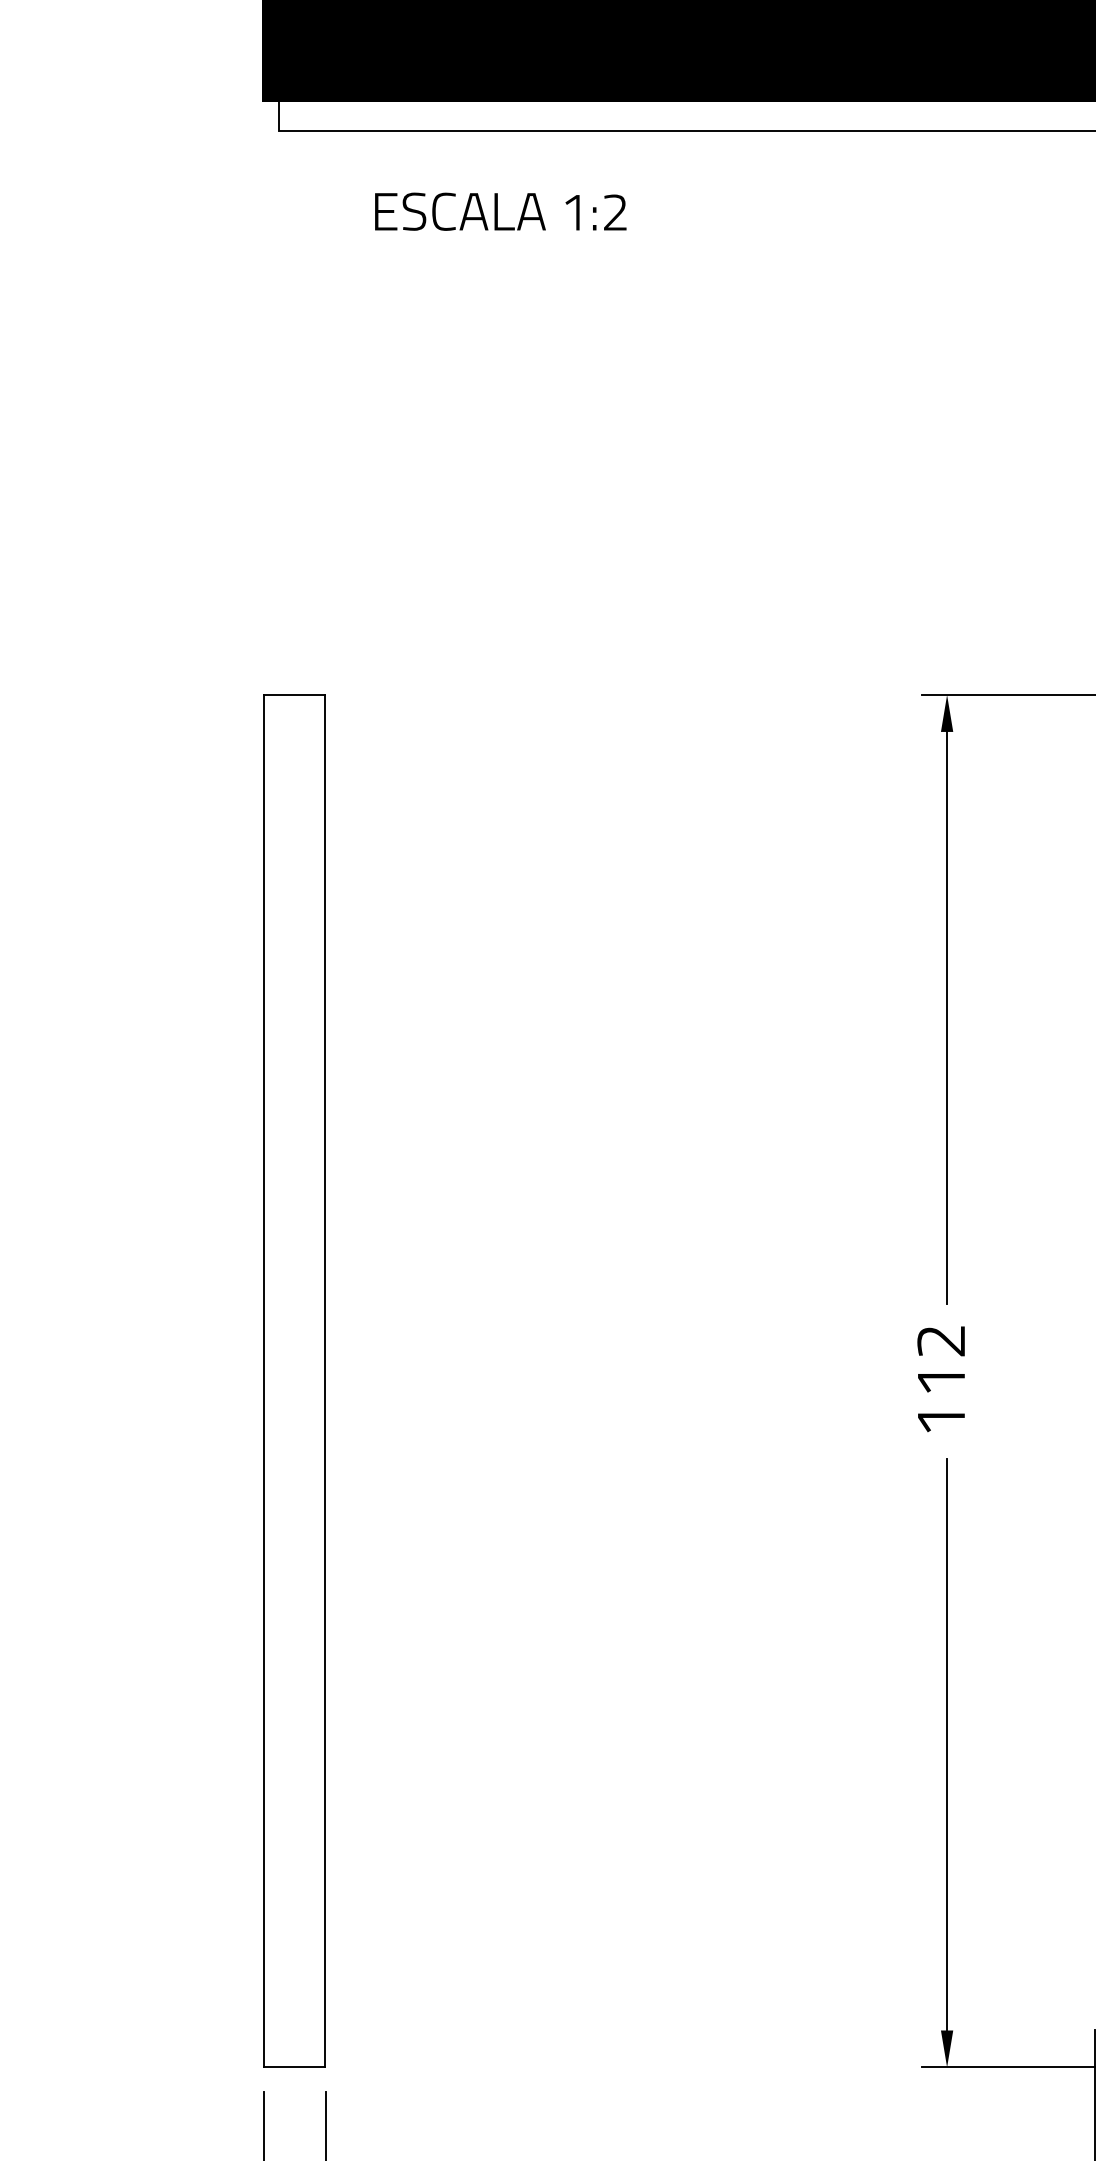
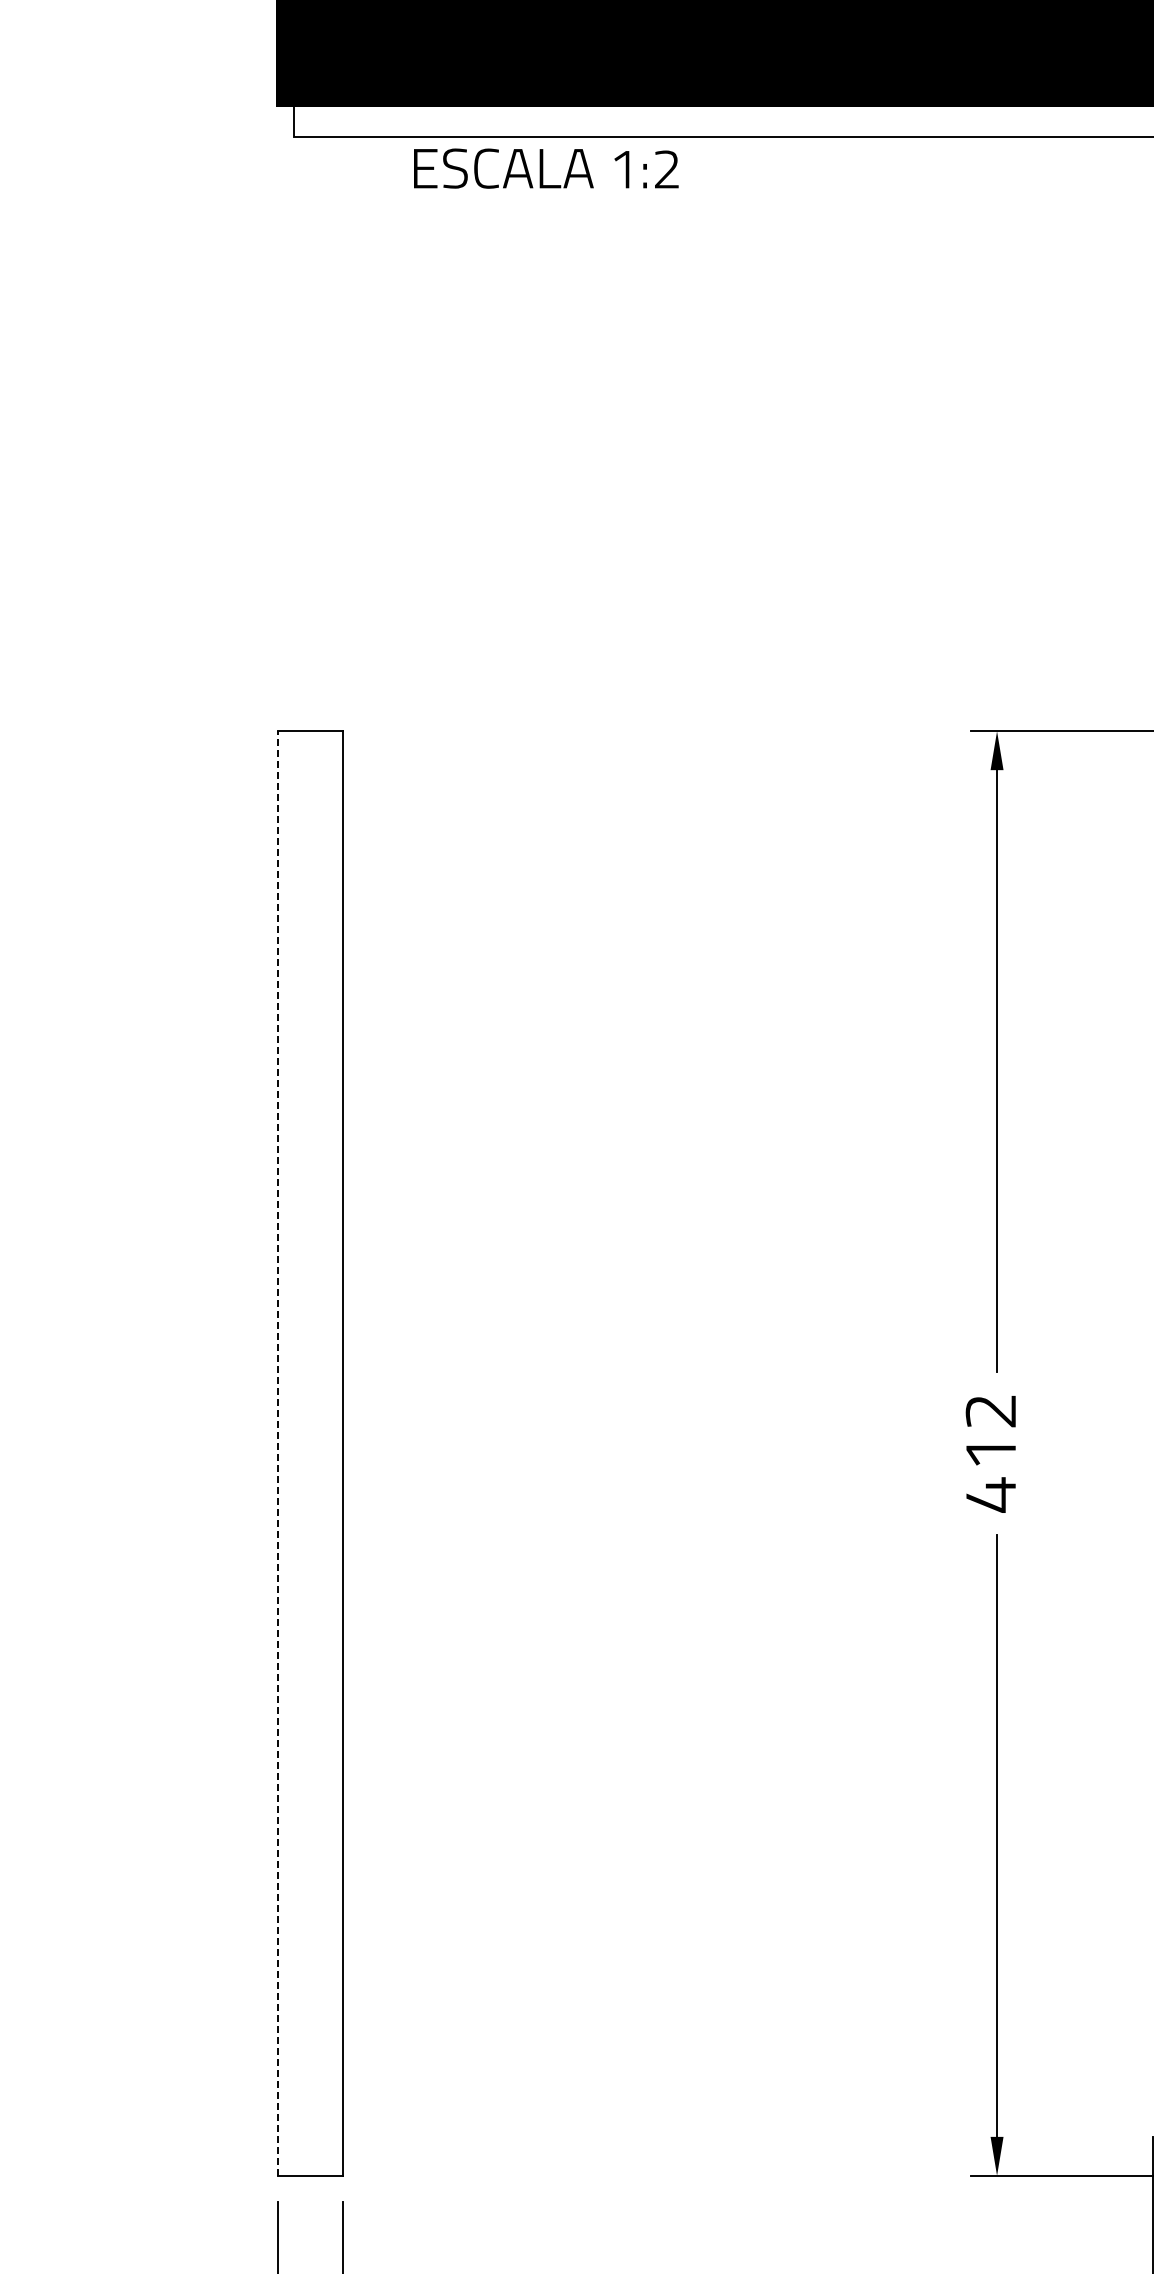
text: (500, 211) -> (546, 168), moved
line: (263, 1380) -> (277, 1452), solid -> dashed
text: (940, 1420) -> (990, 1494), 112 -> 412

